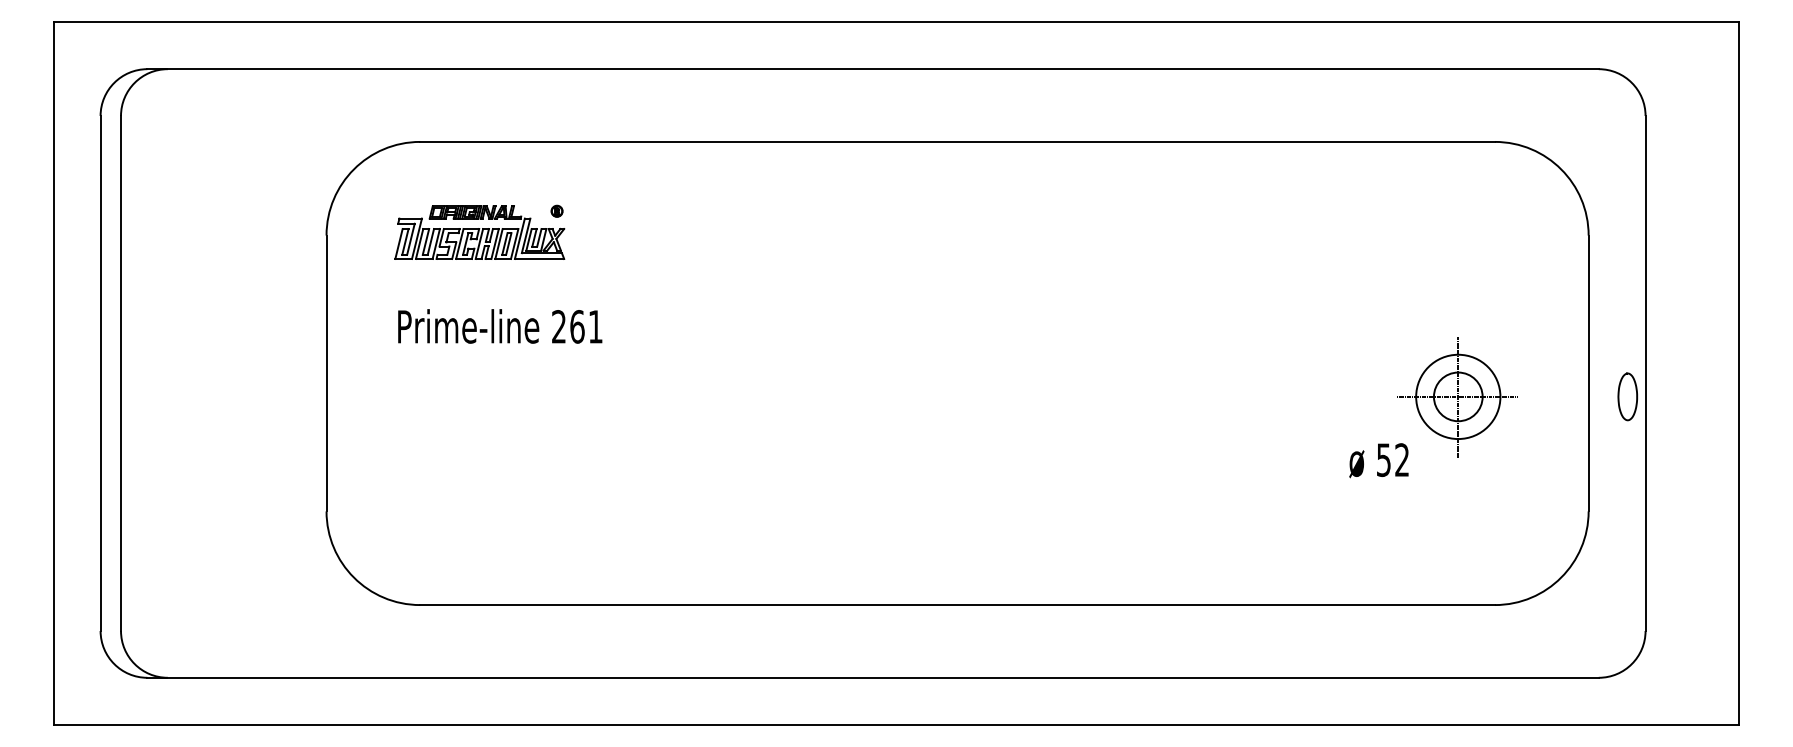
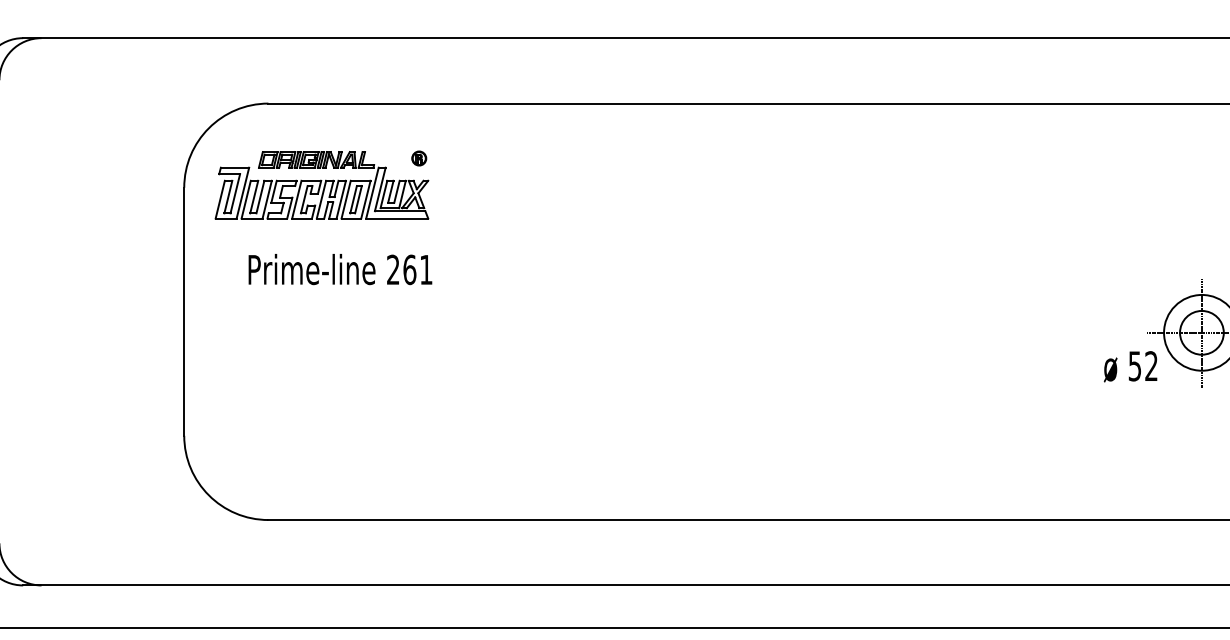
part: (479, 231) -> (321, 184), size x1.4
text: (1378, 460) -> (1130, 366), moved

